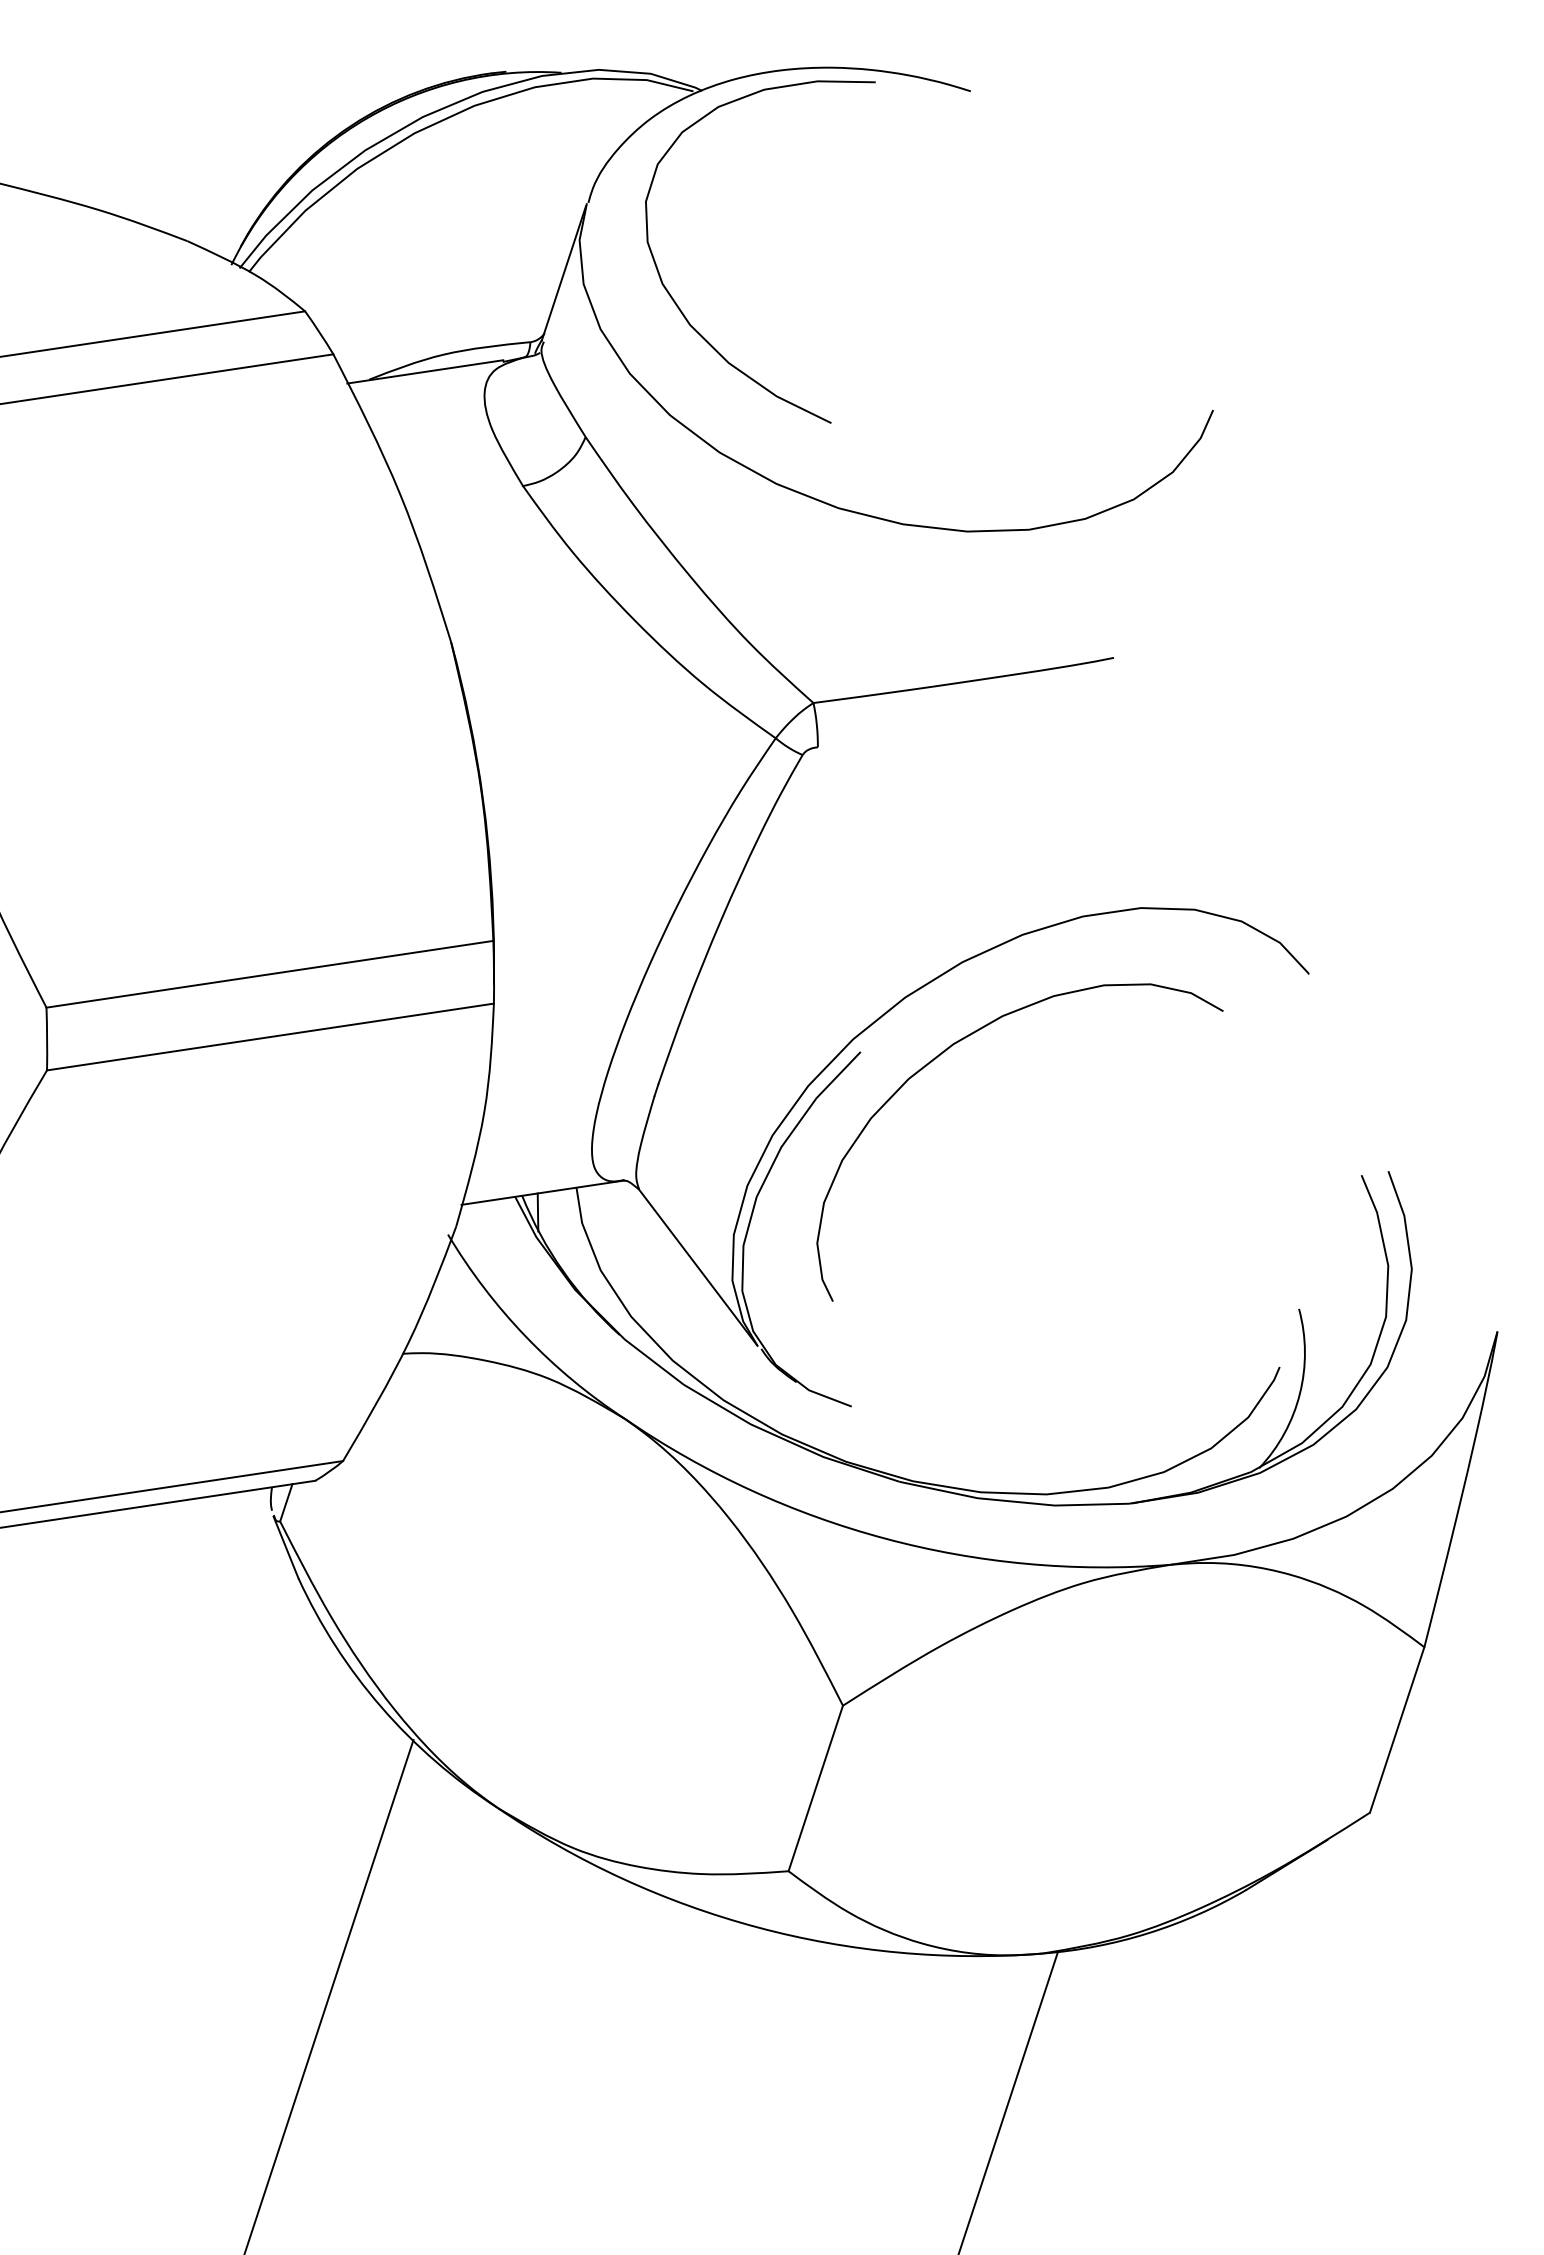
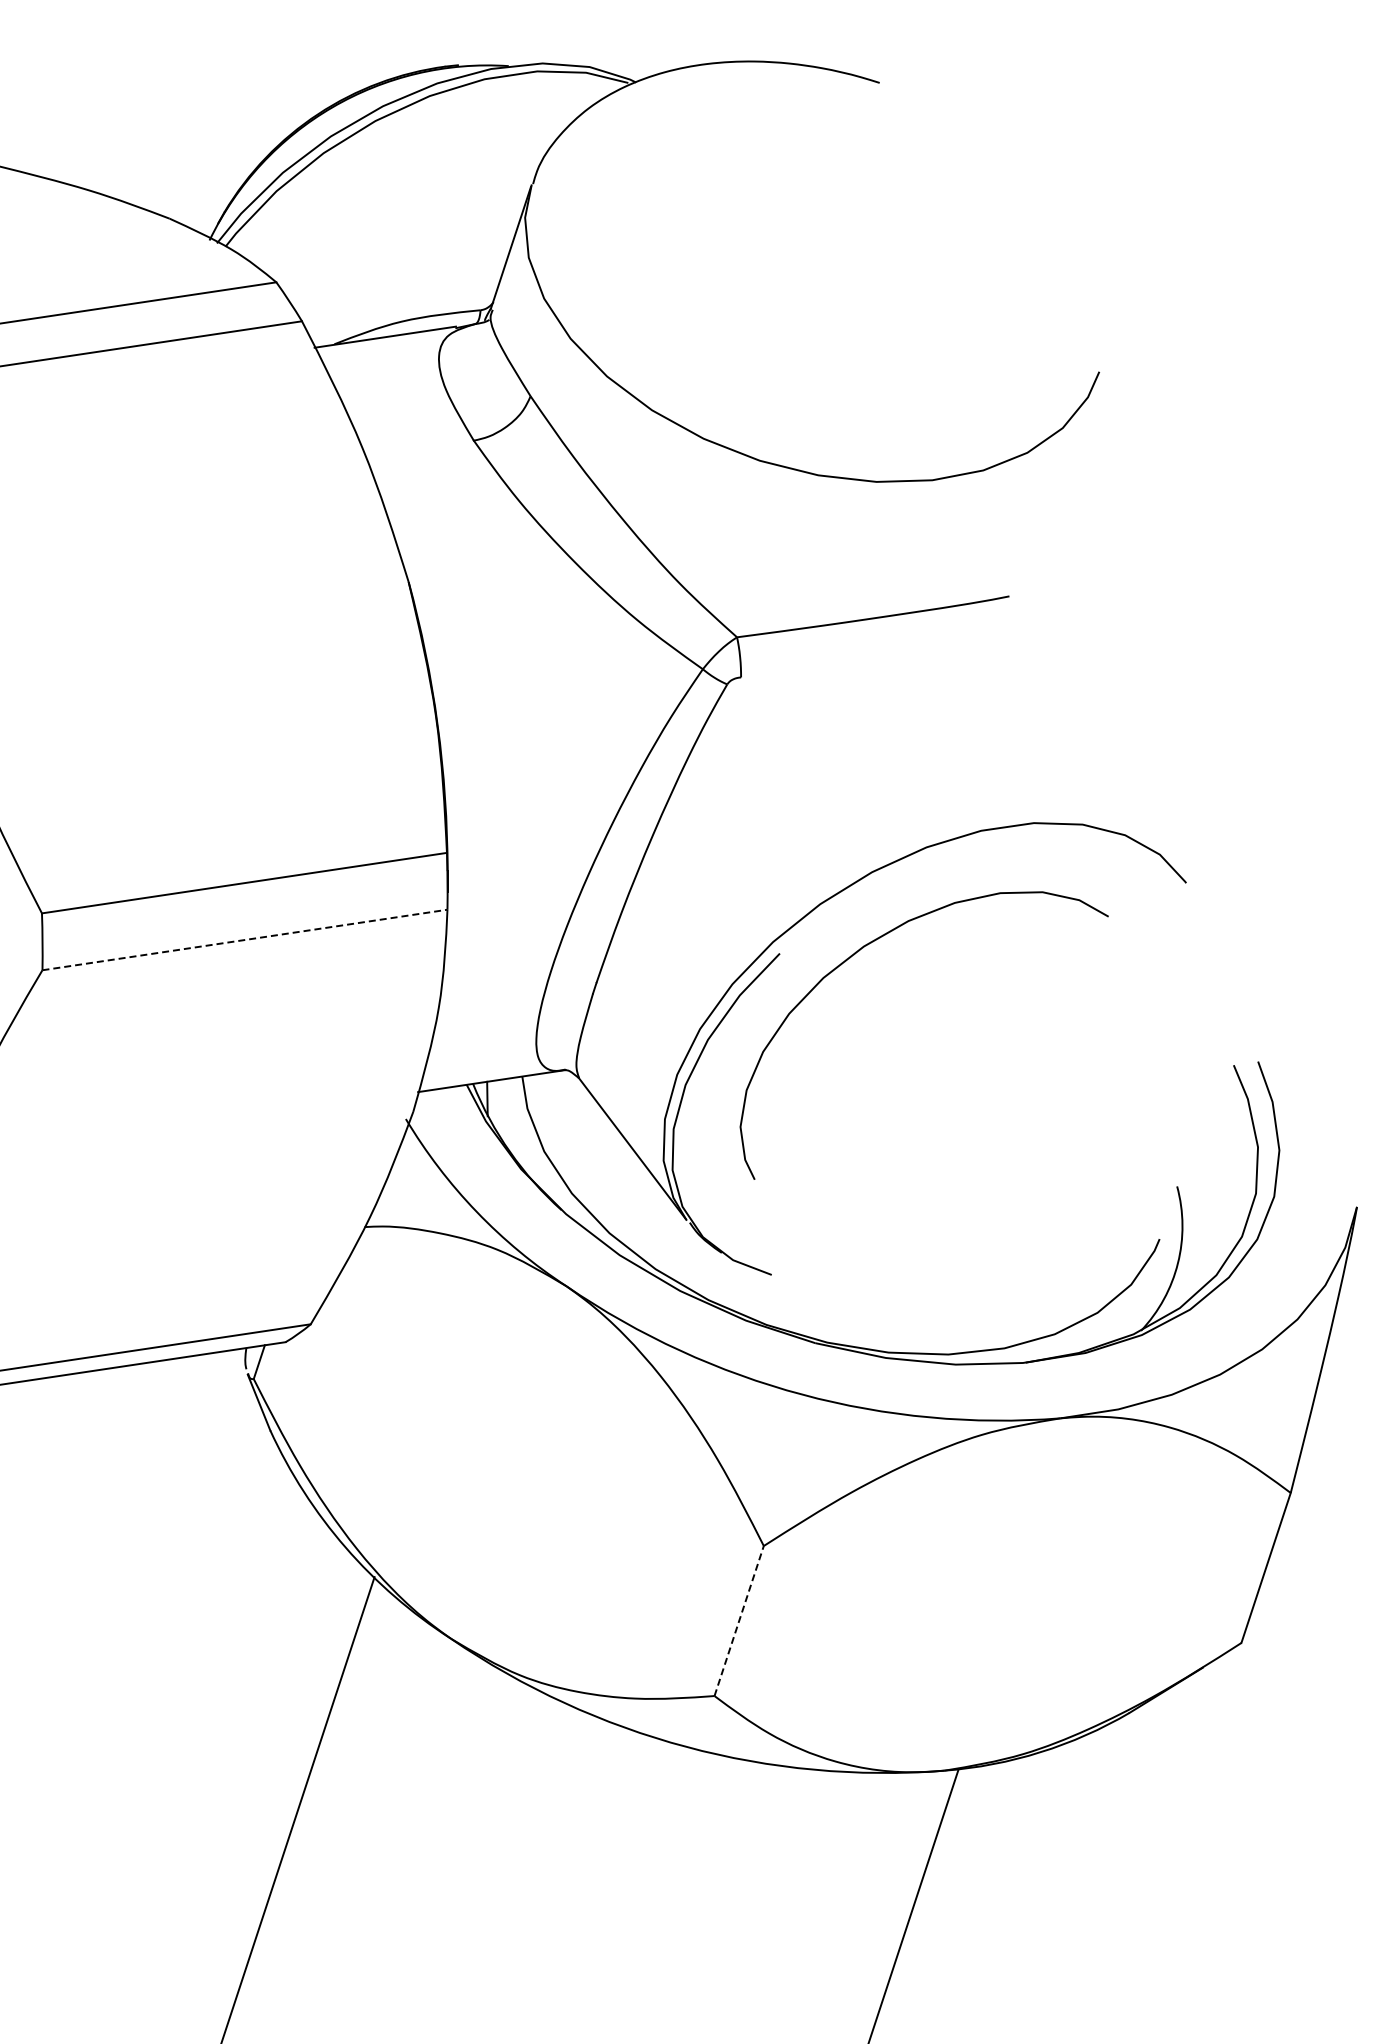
curve: (678, 304) -> (614, 276), removed
line: (269, 1037) -> (244, 940), solid -> dashed
line: (816, 1788) -> (739, 1621), solid -> dashed

